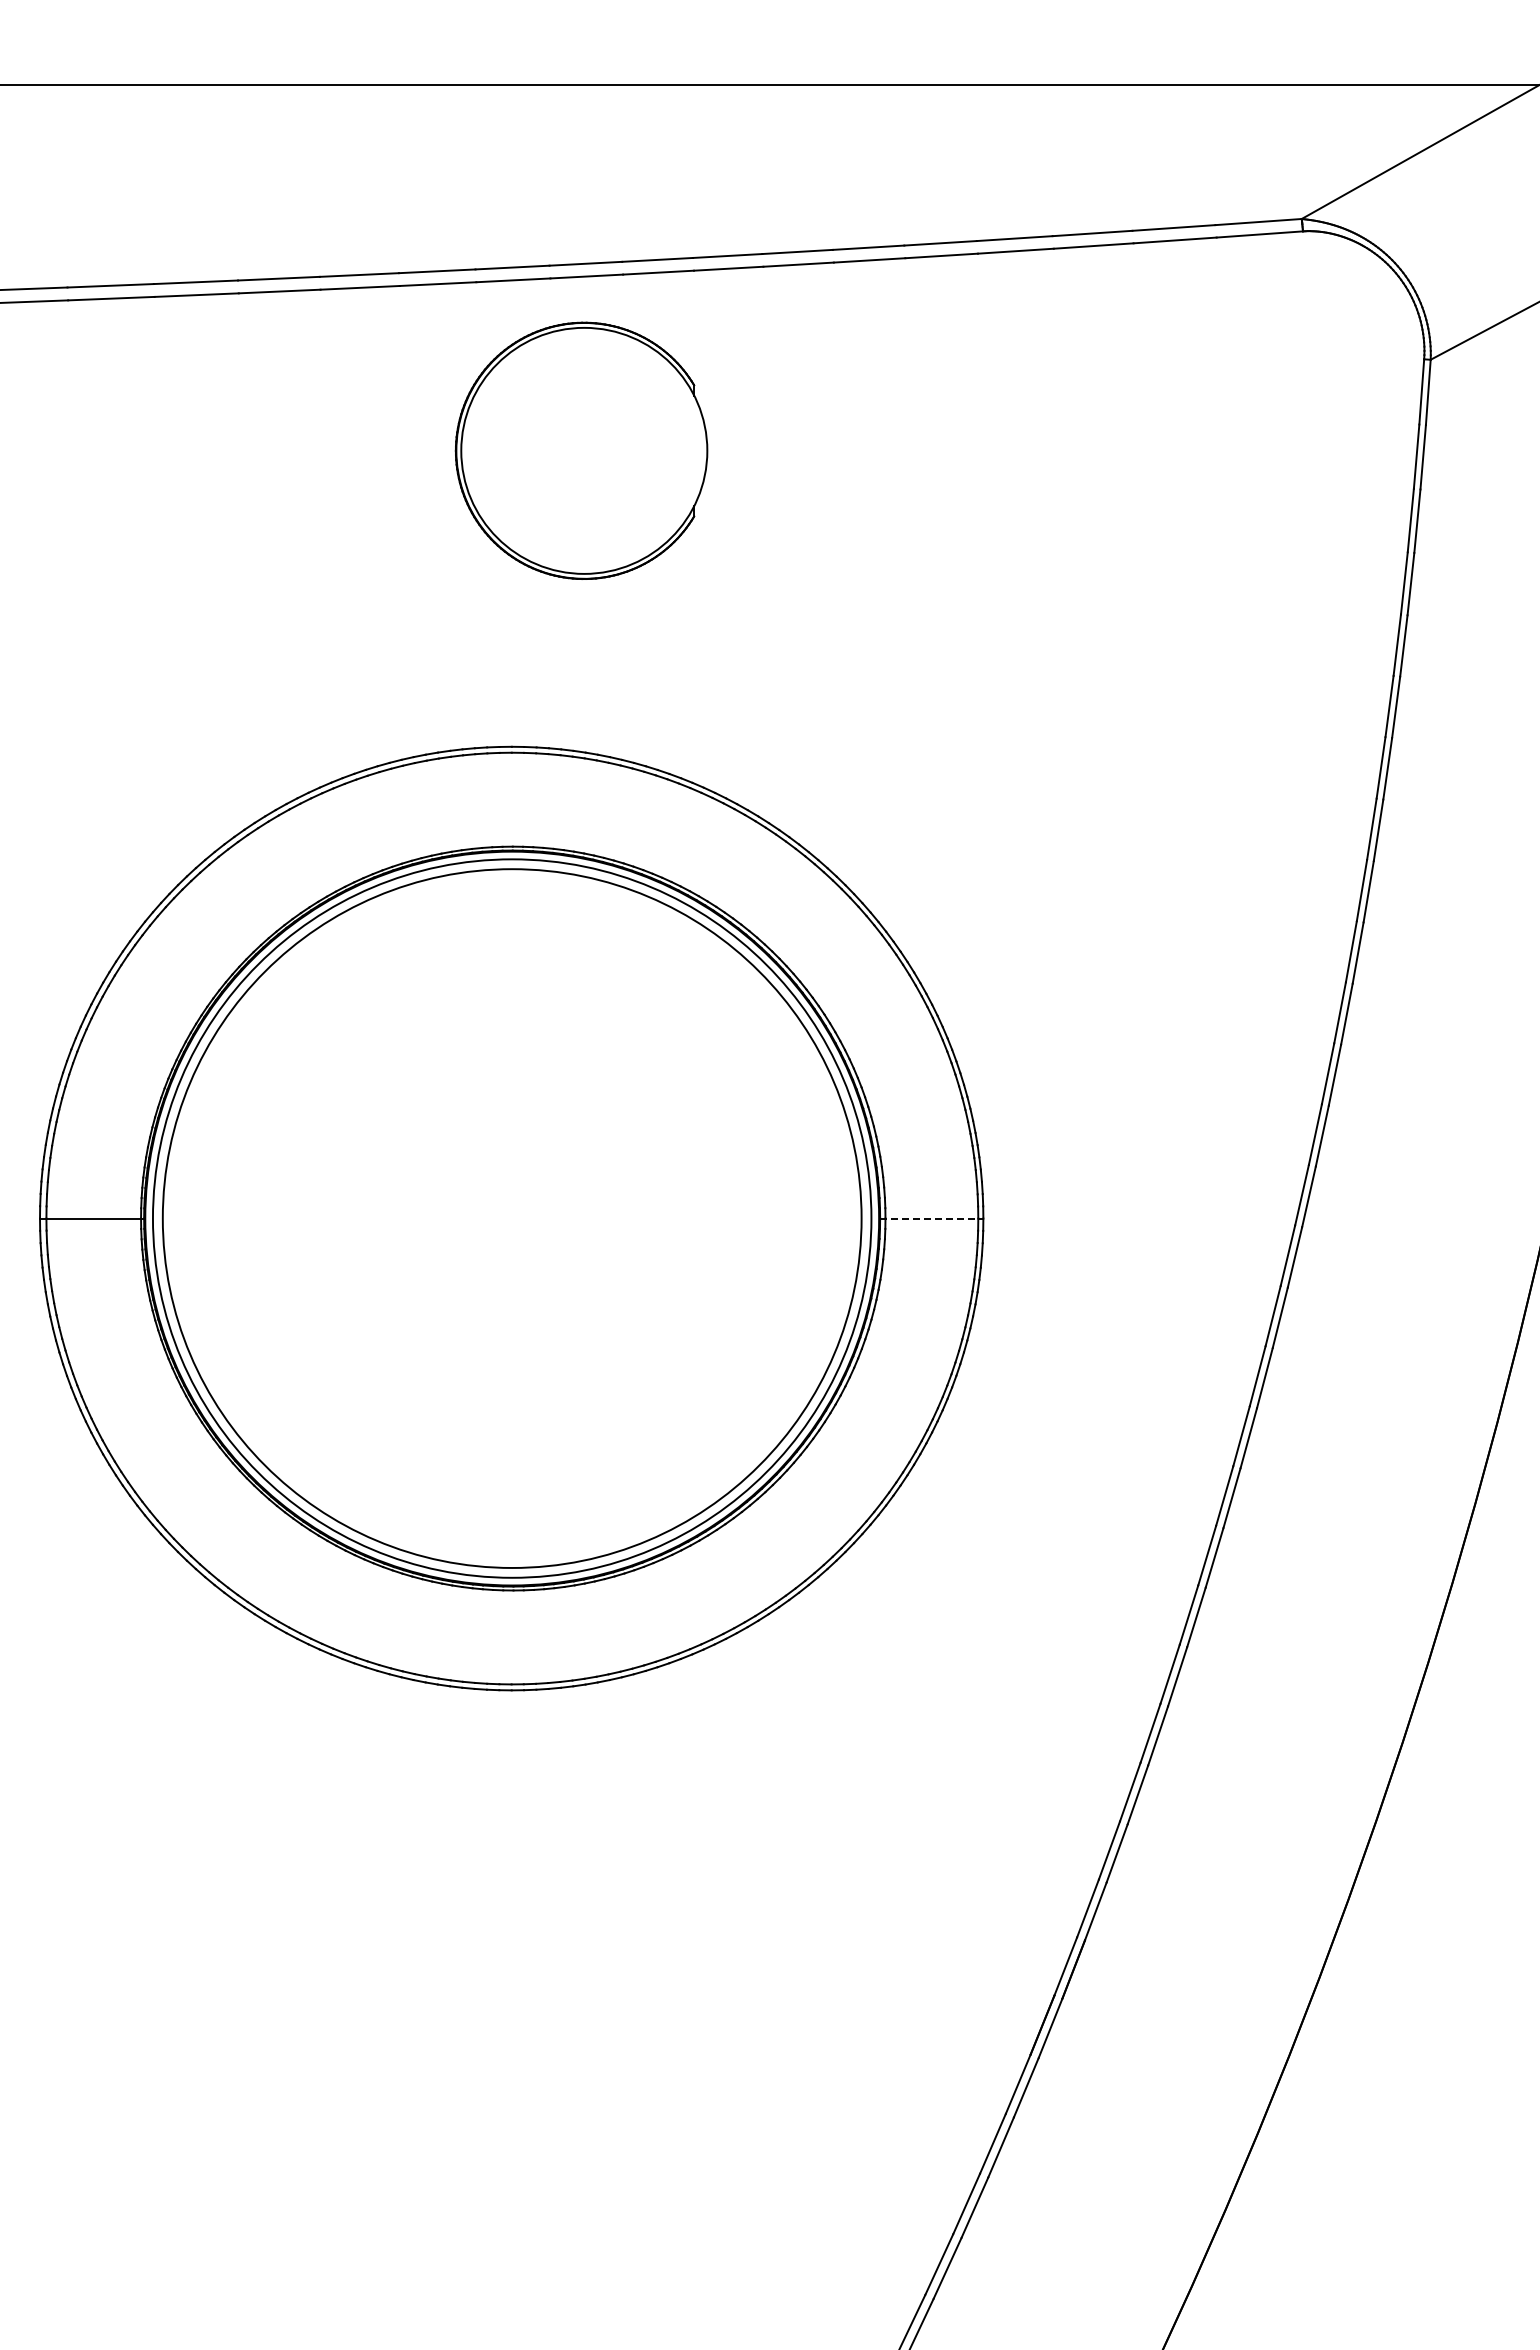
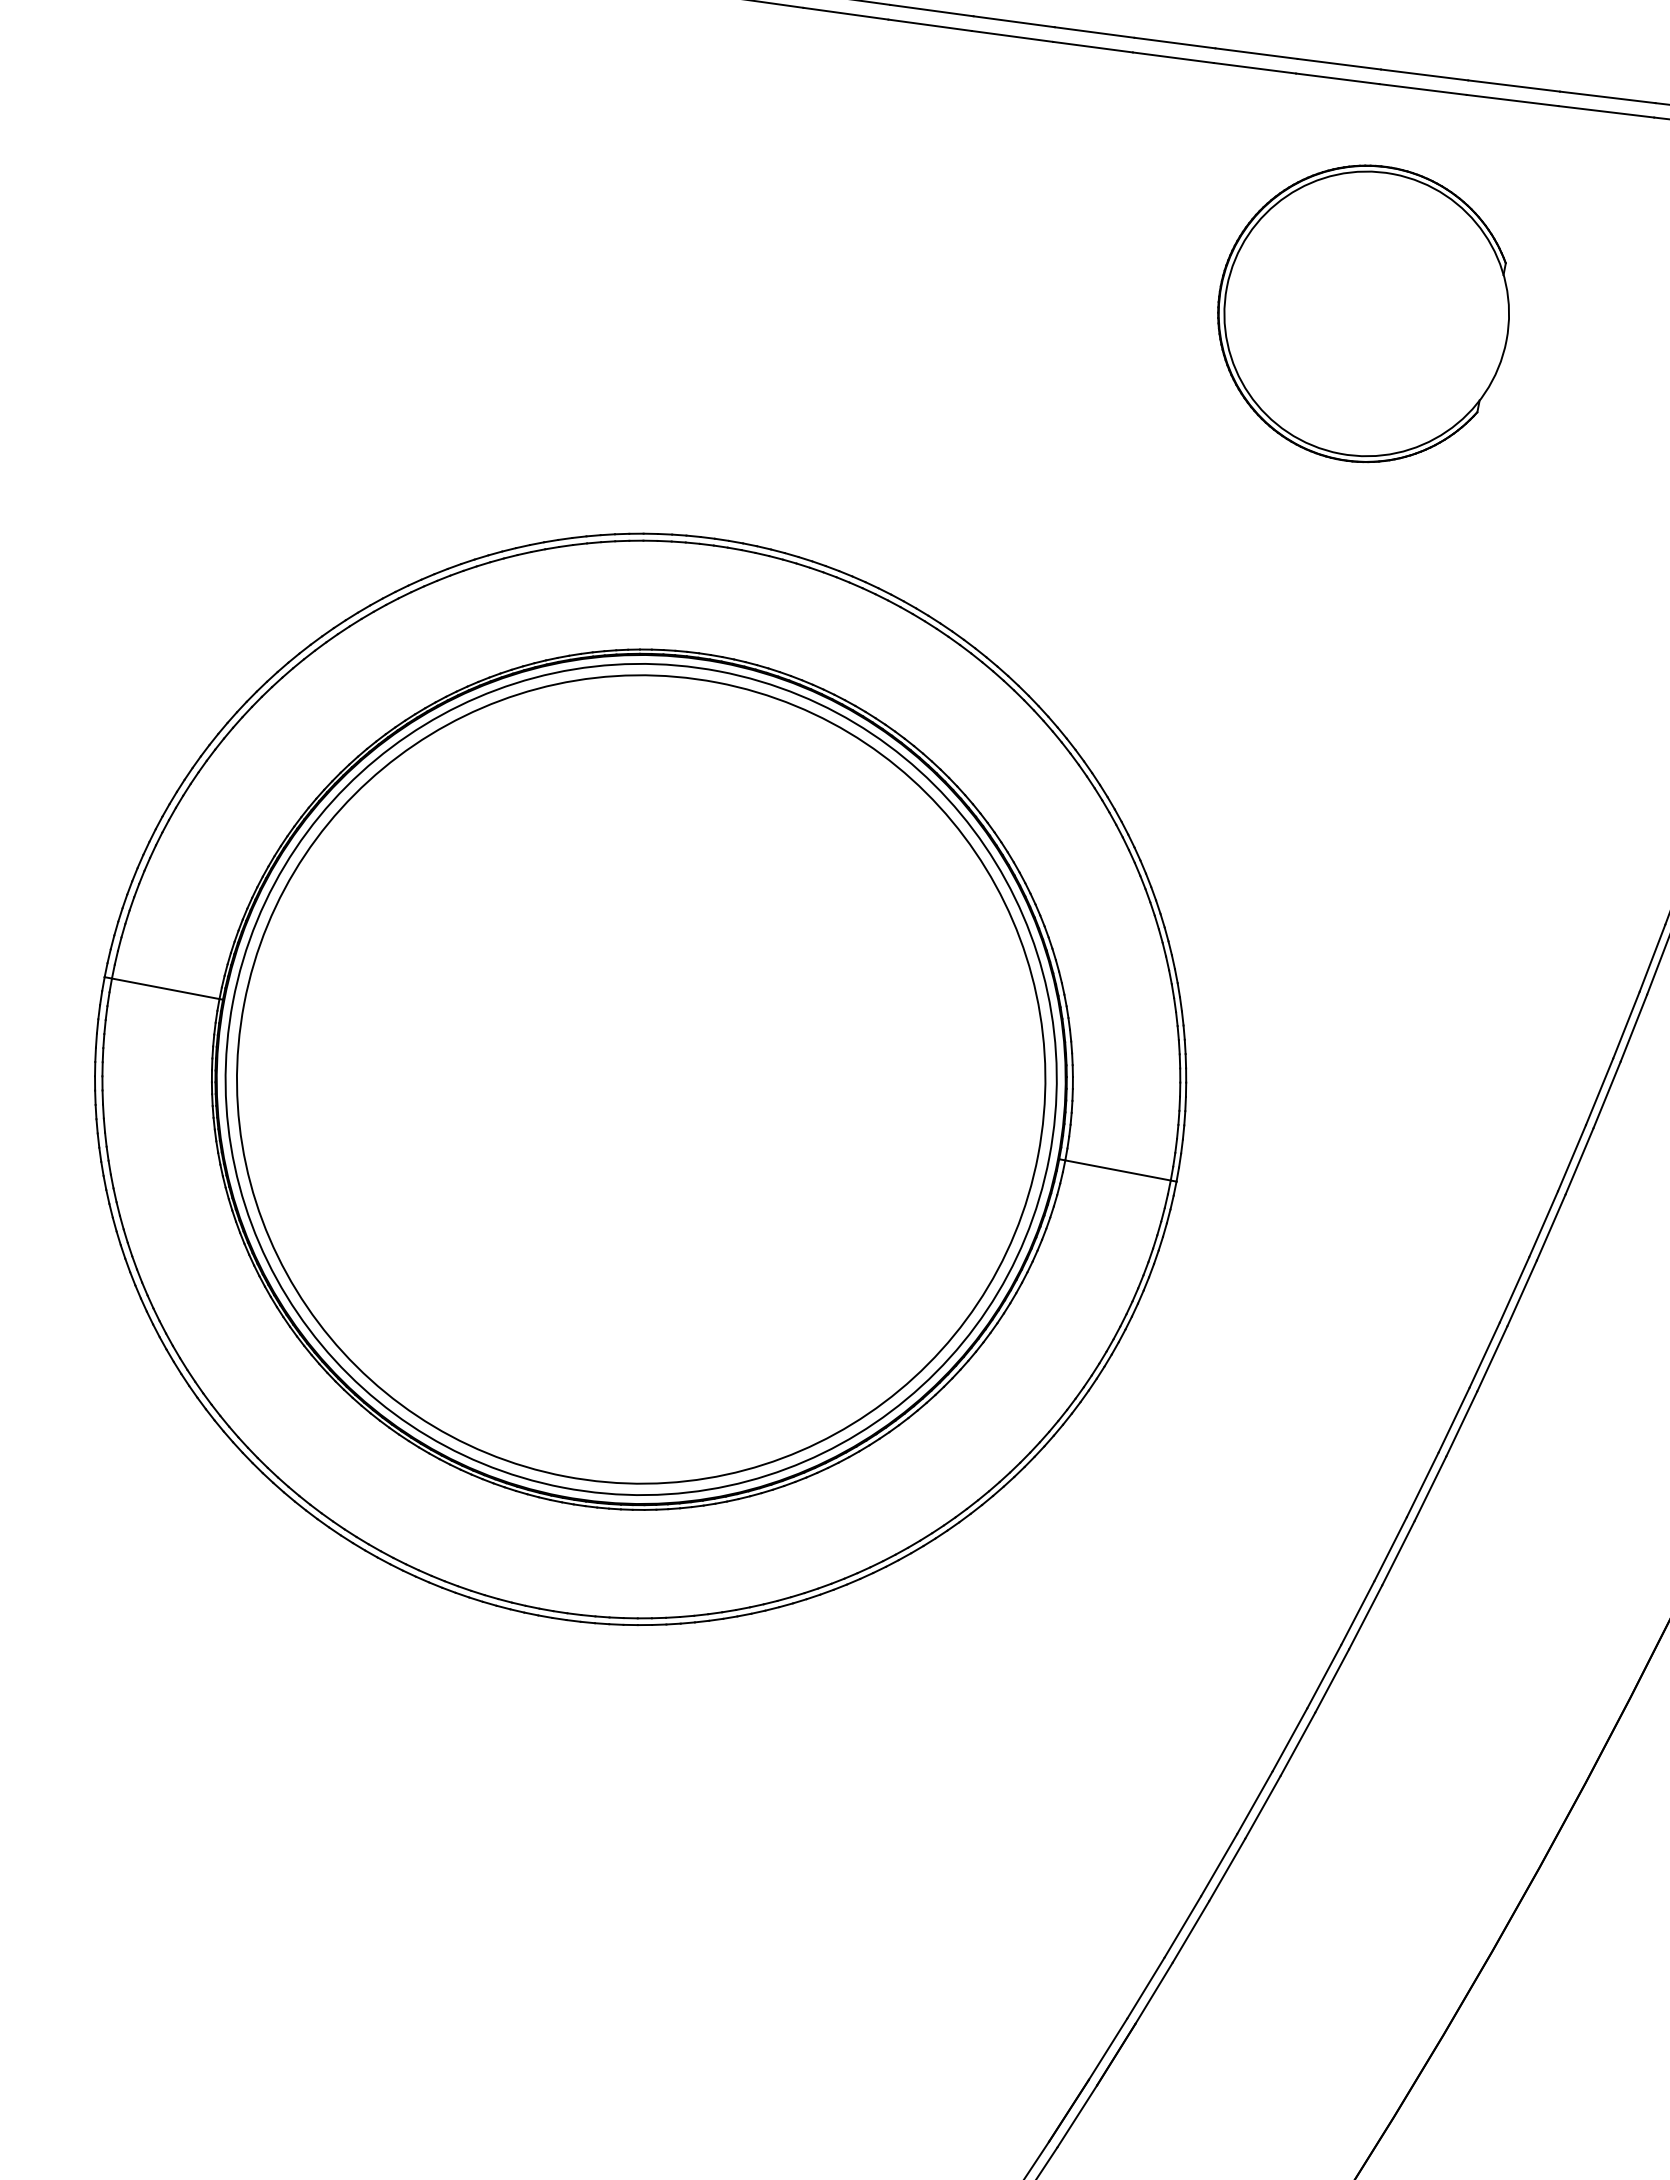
part: (581, 450) -> (1363, 312), moved
line: (931, 1218) -> (1117, 1170), dashed -> solid

